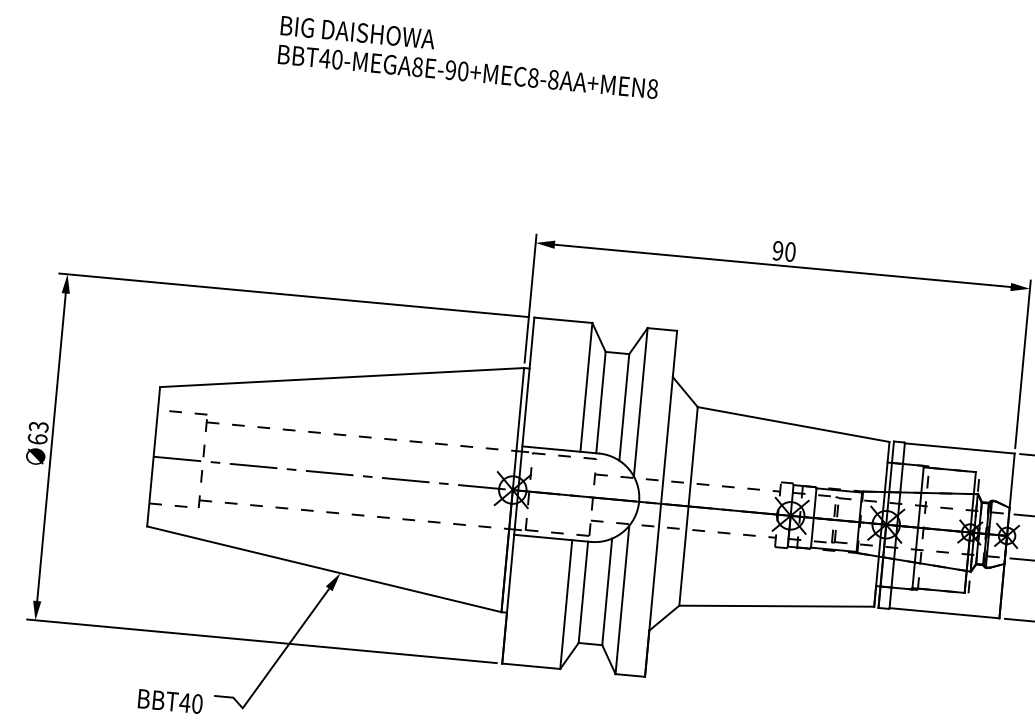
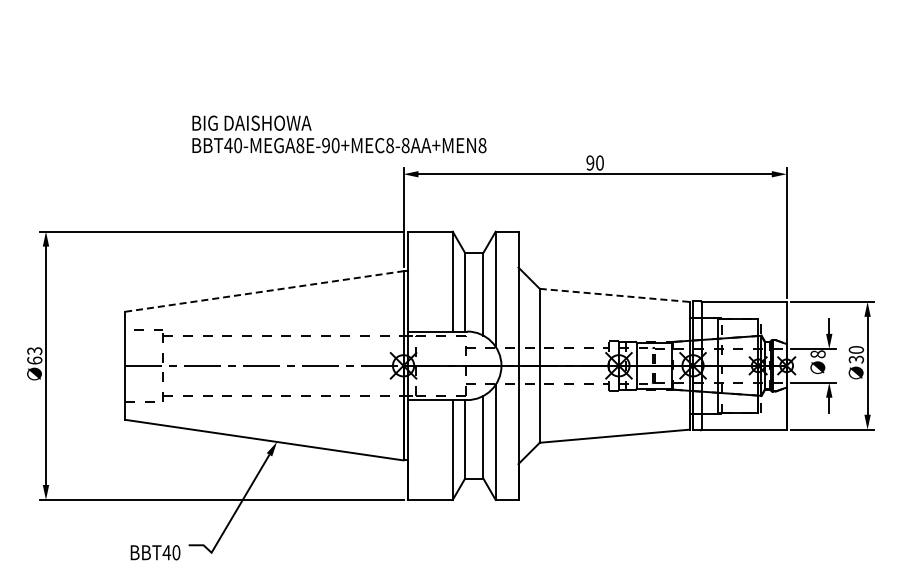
text: (469, 57) -> (339, 134), moved
line: (342, 377) -> (264, 291), solid -> dashed
line: (794, 424) -> (615, 295), solid -> dashed

